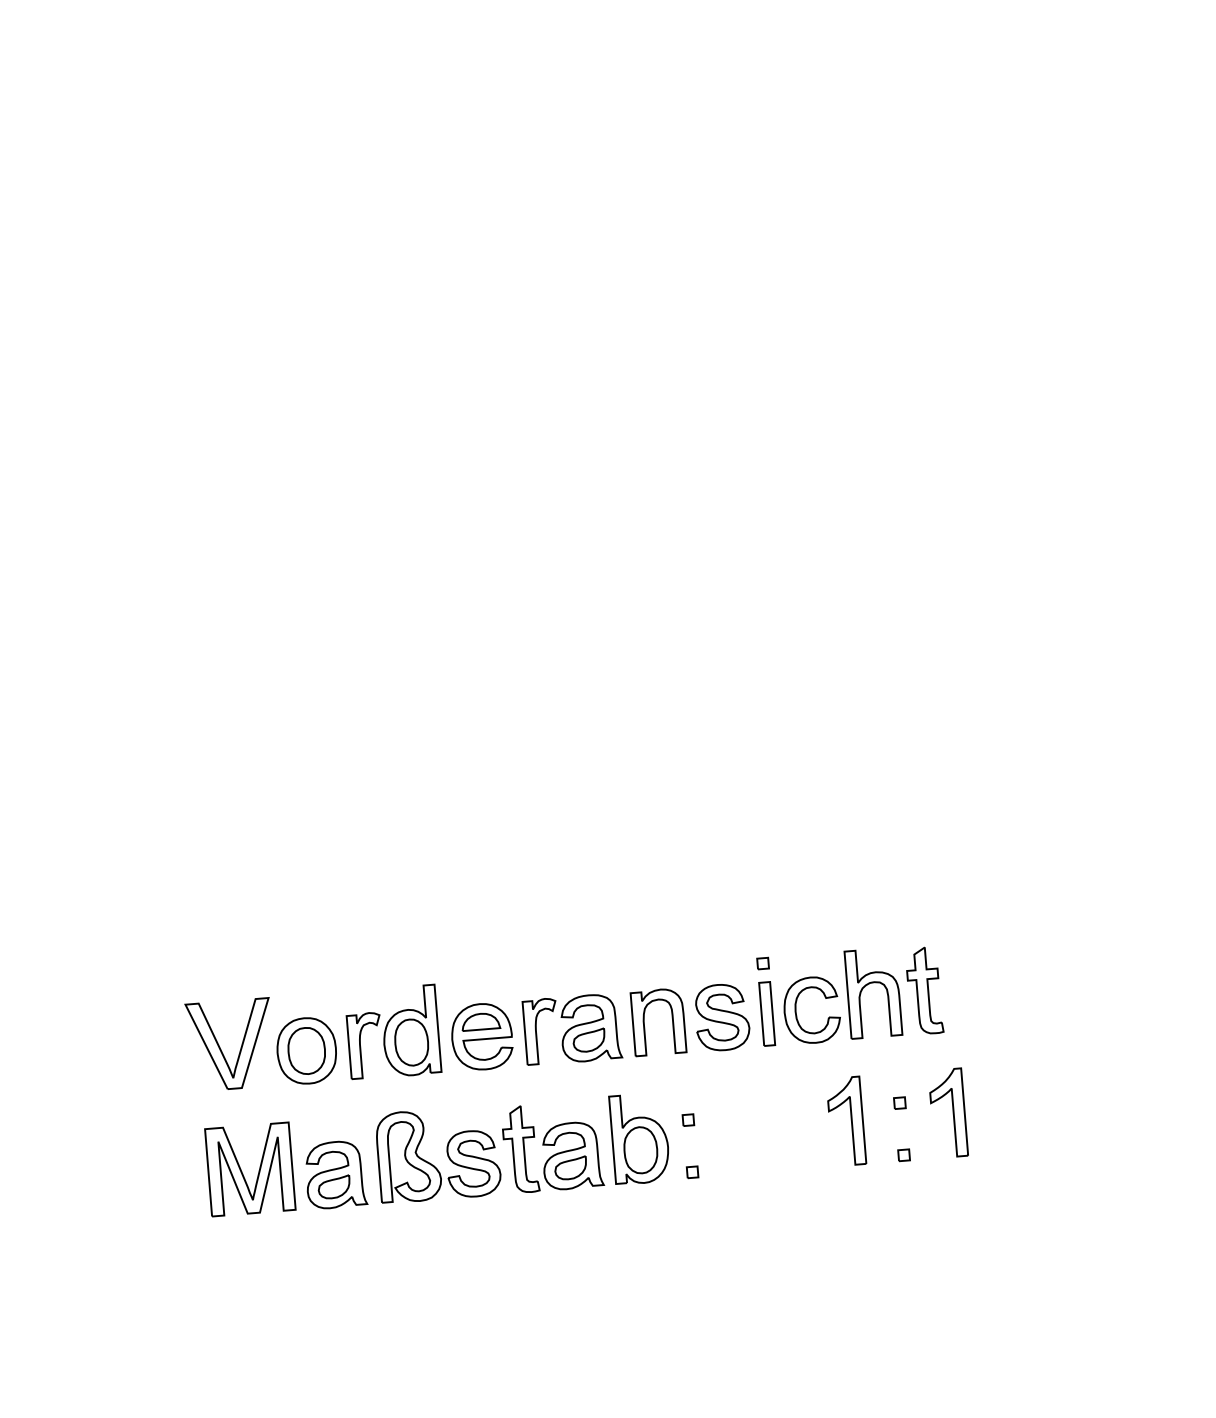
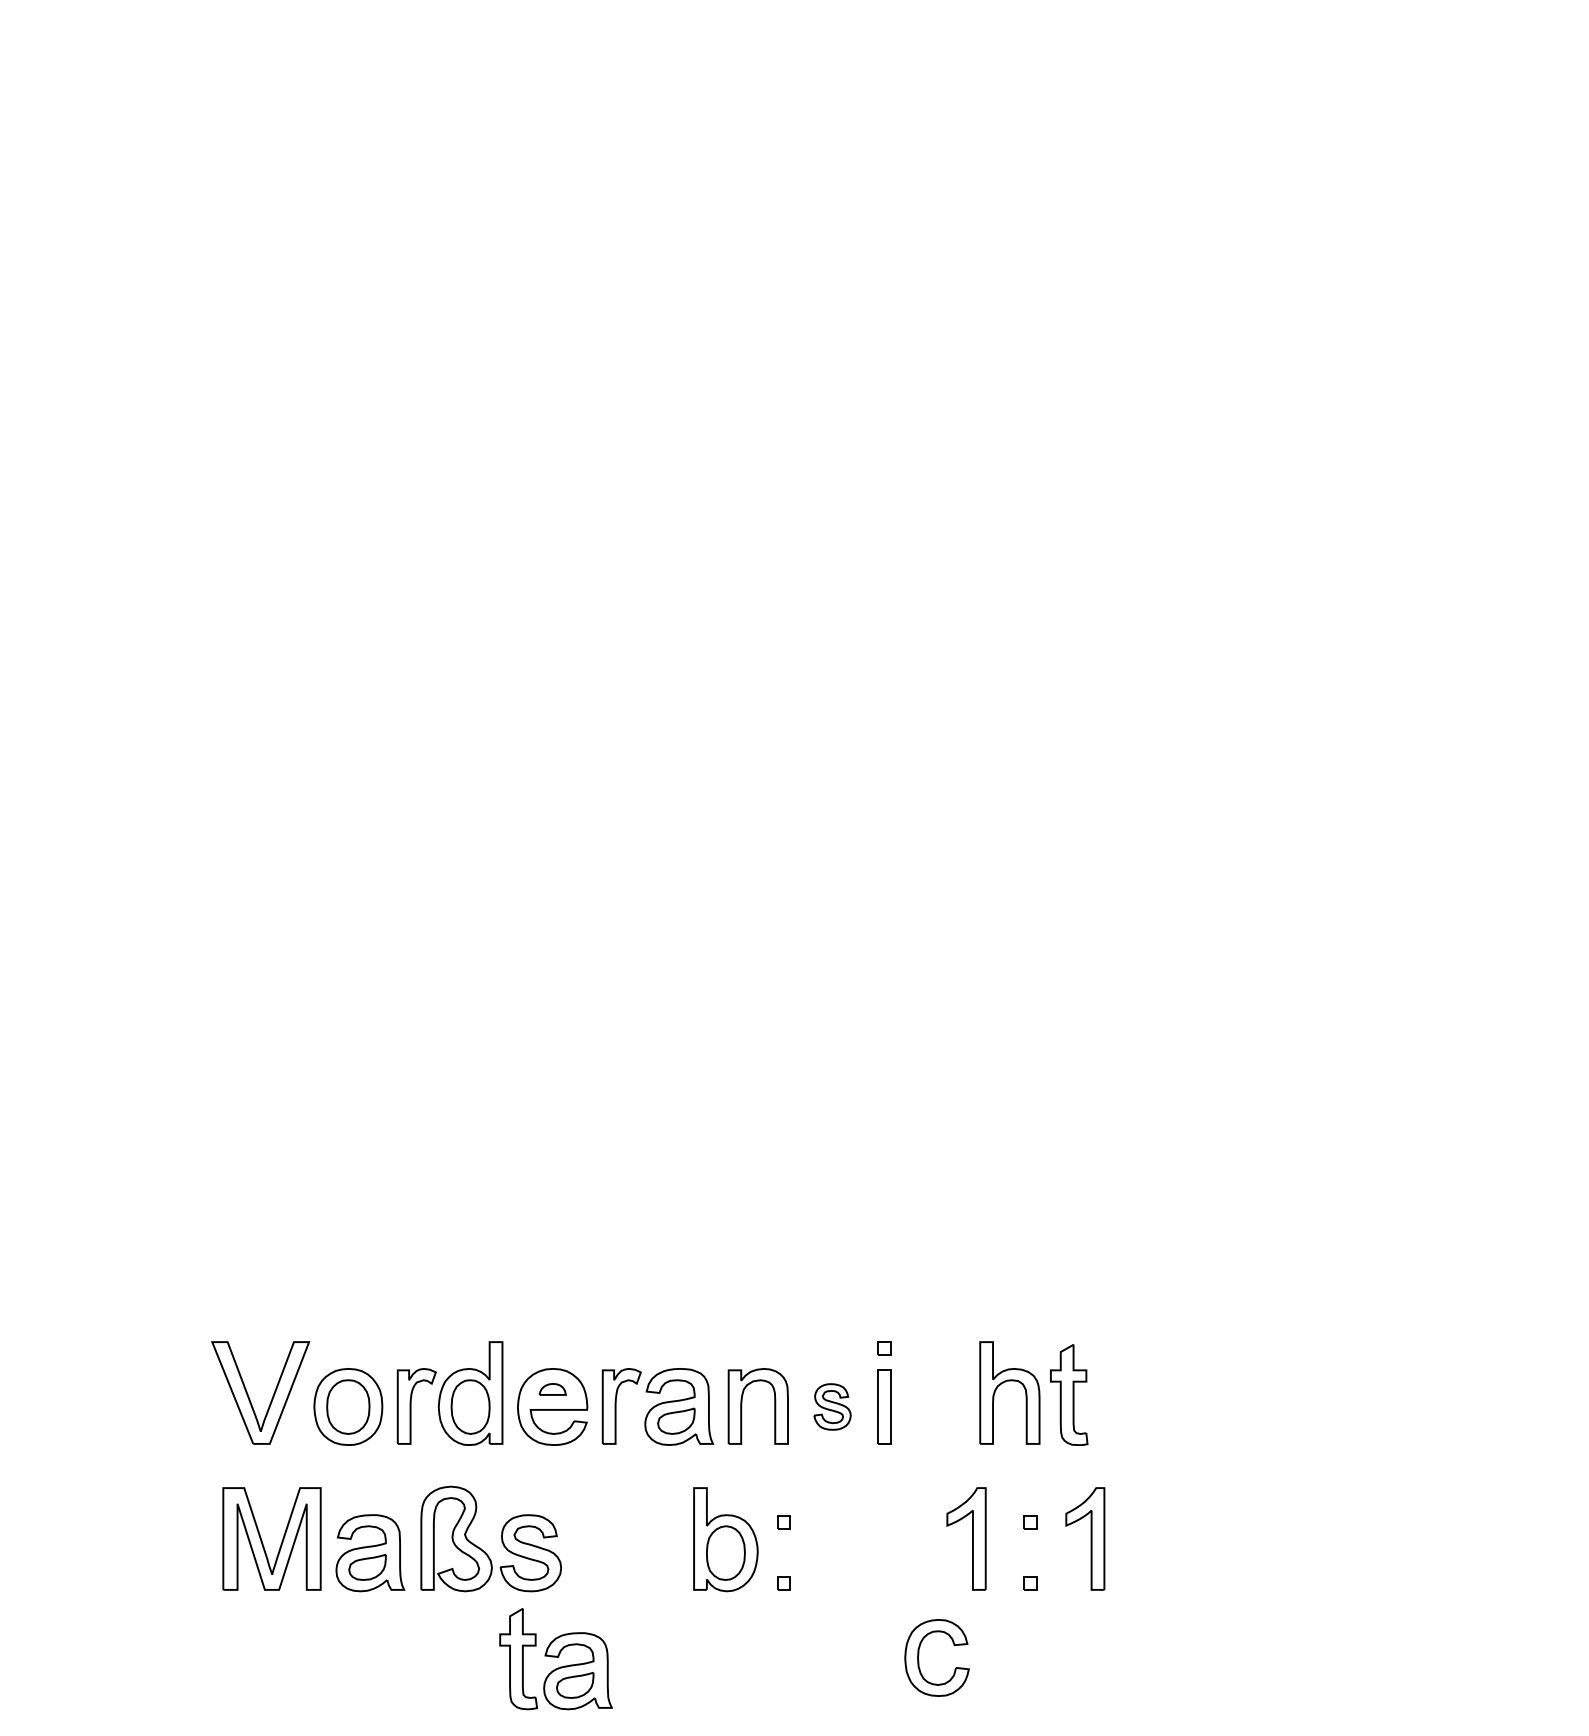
part: (796, 1009) -> (919, 1655), moved
part: (722, 1017) -> (832, 1406), size x0.6
part: (480, 1021) -> (552, 1389), size x0.6
part: (552, 1147) -> (555, 1659), moved

